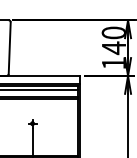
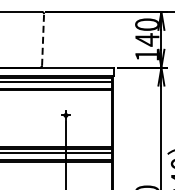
line: (10, 47) -> (43, 39), solid -> dashed

